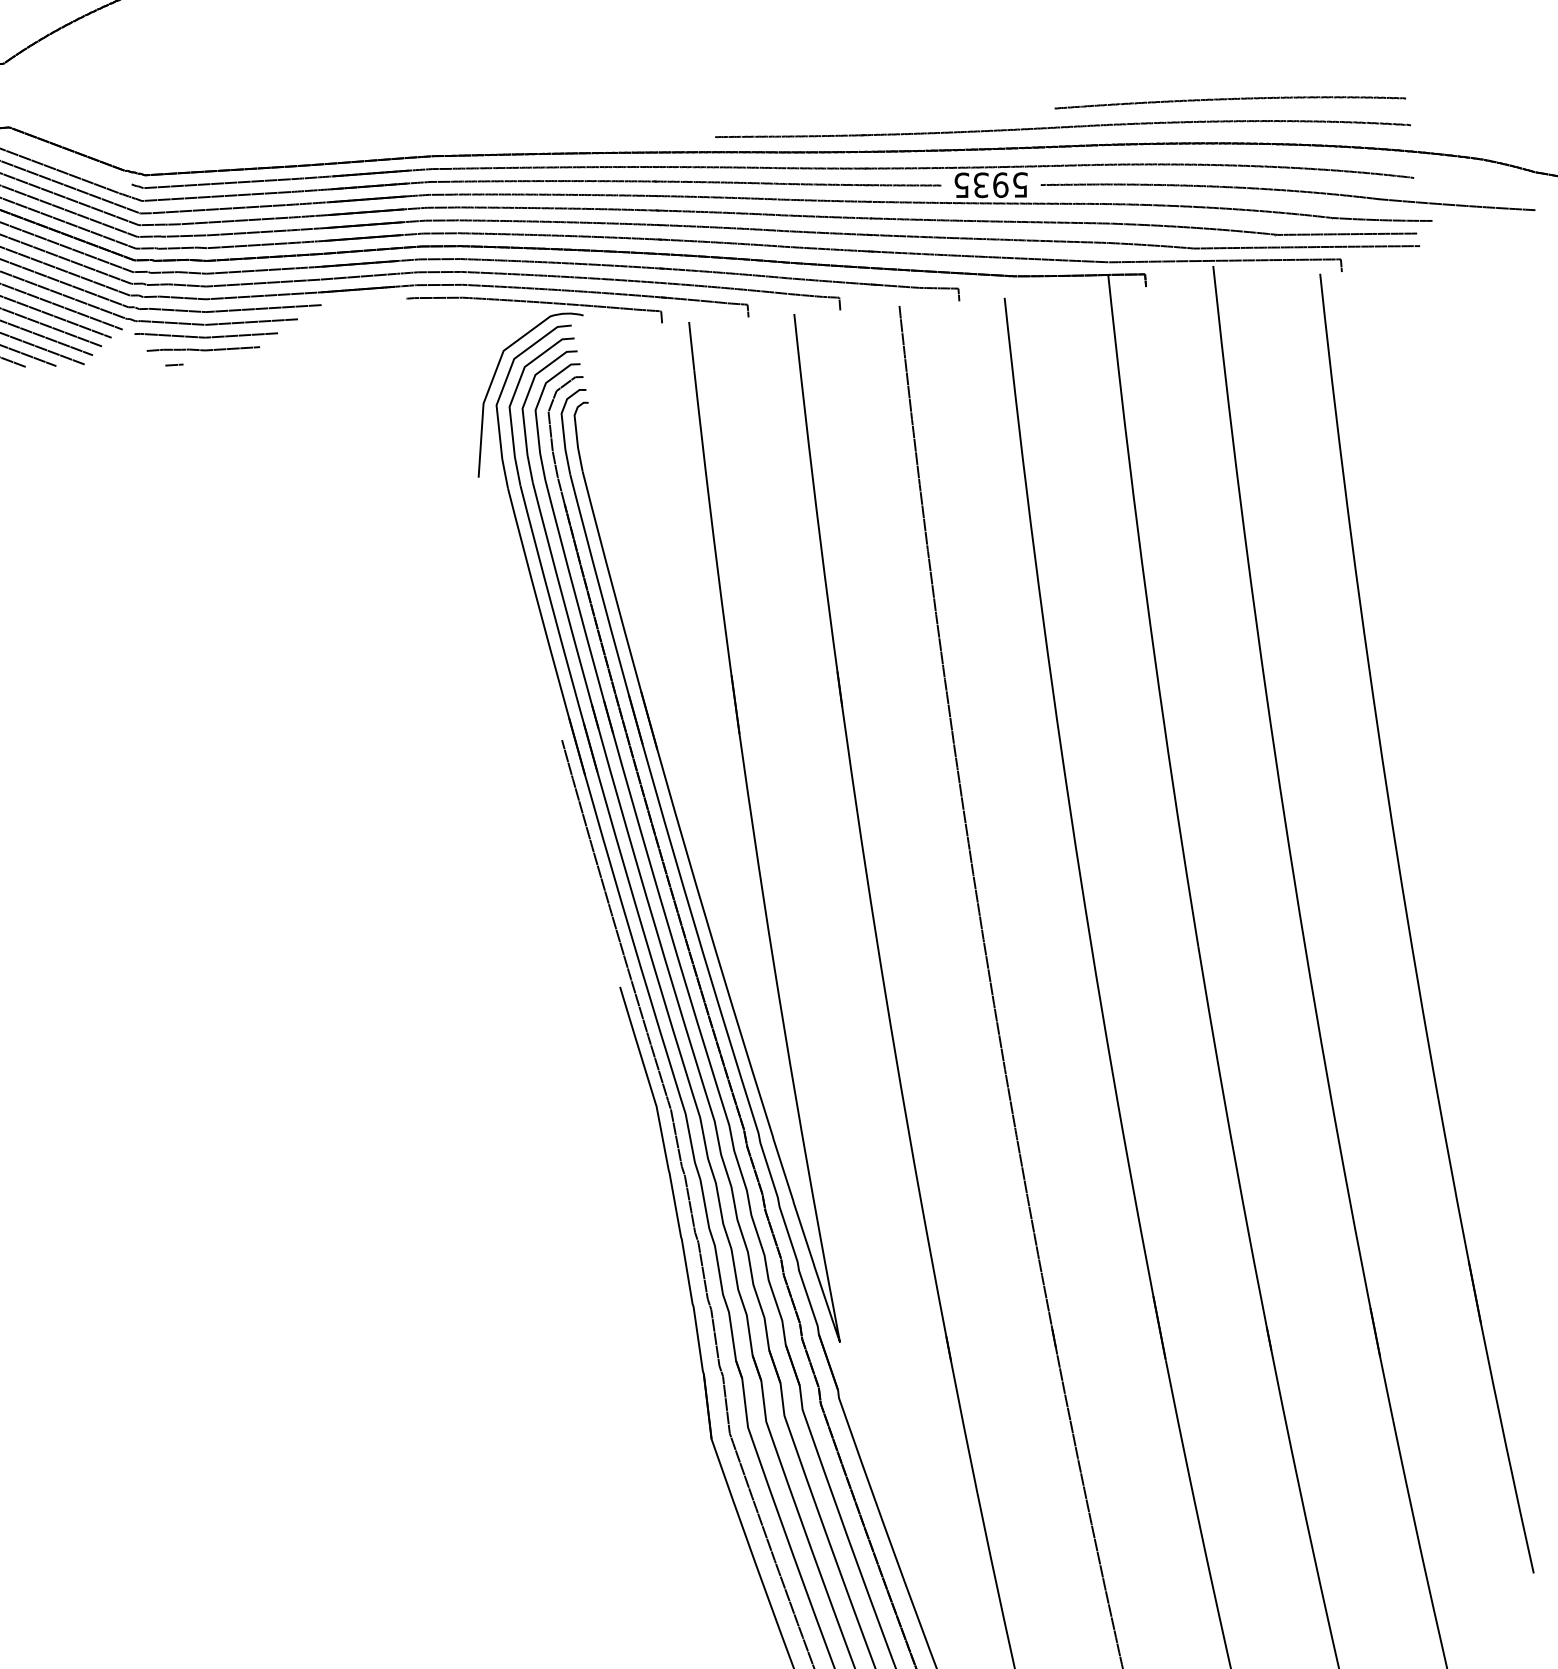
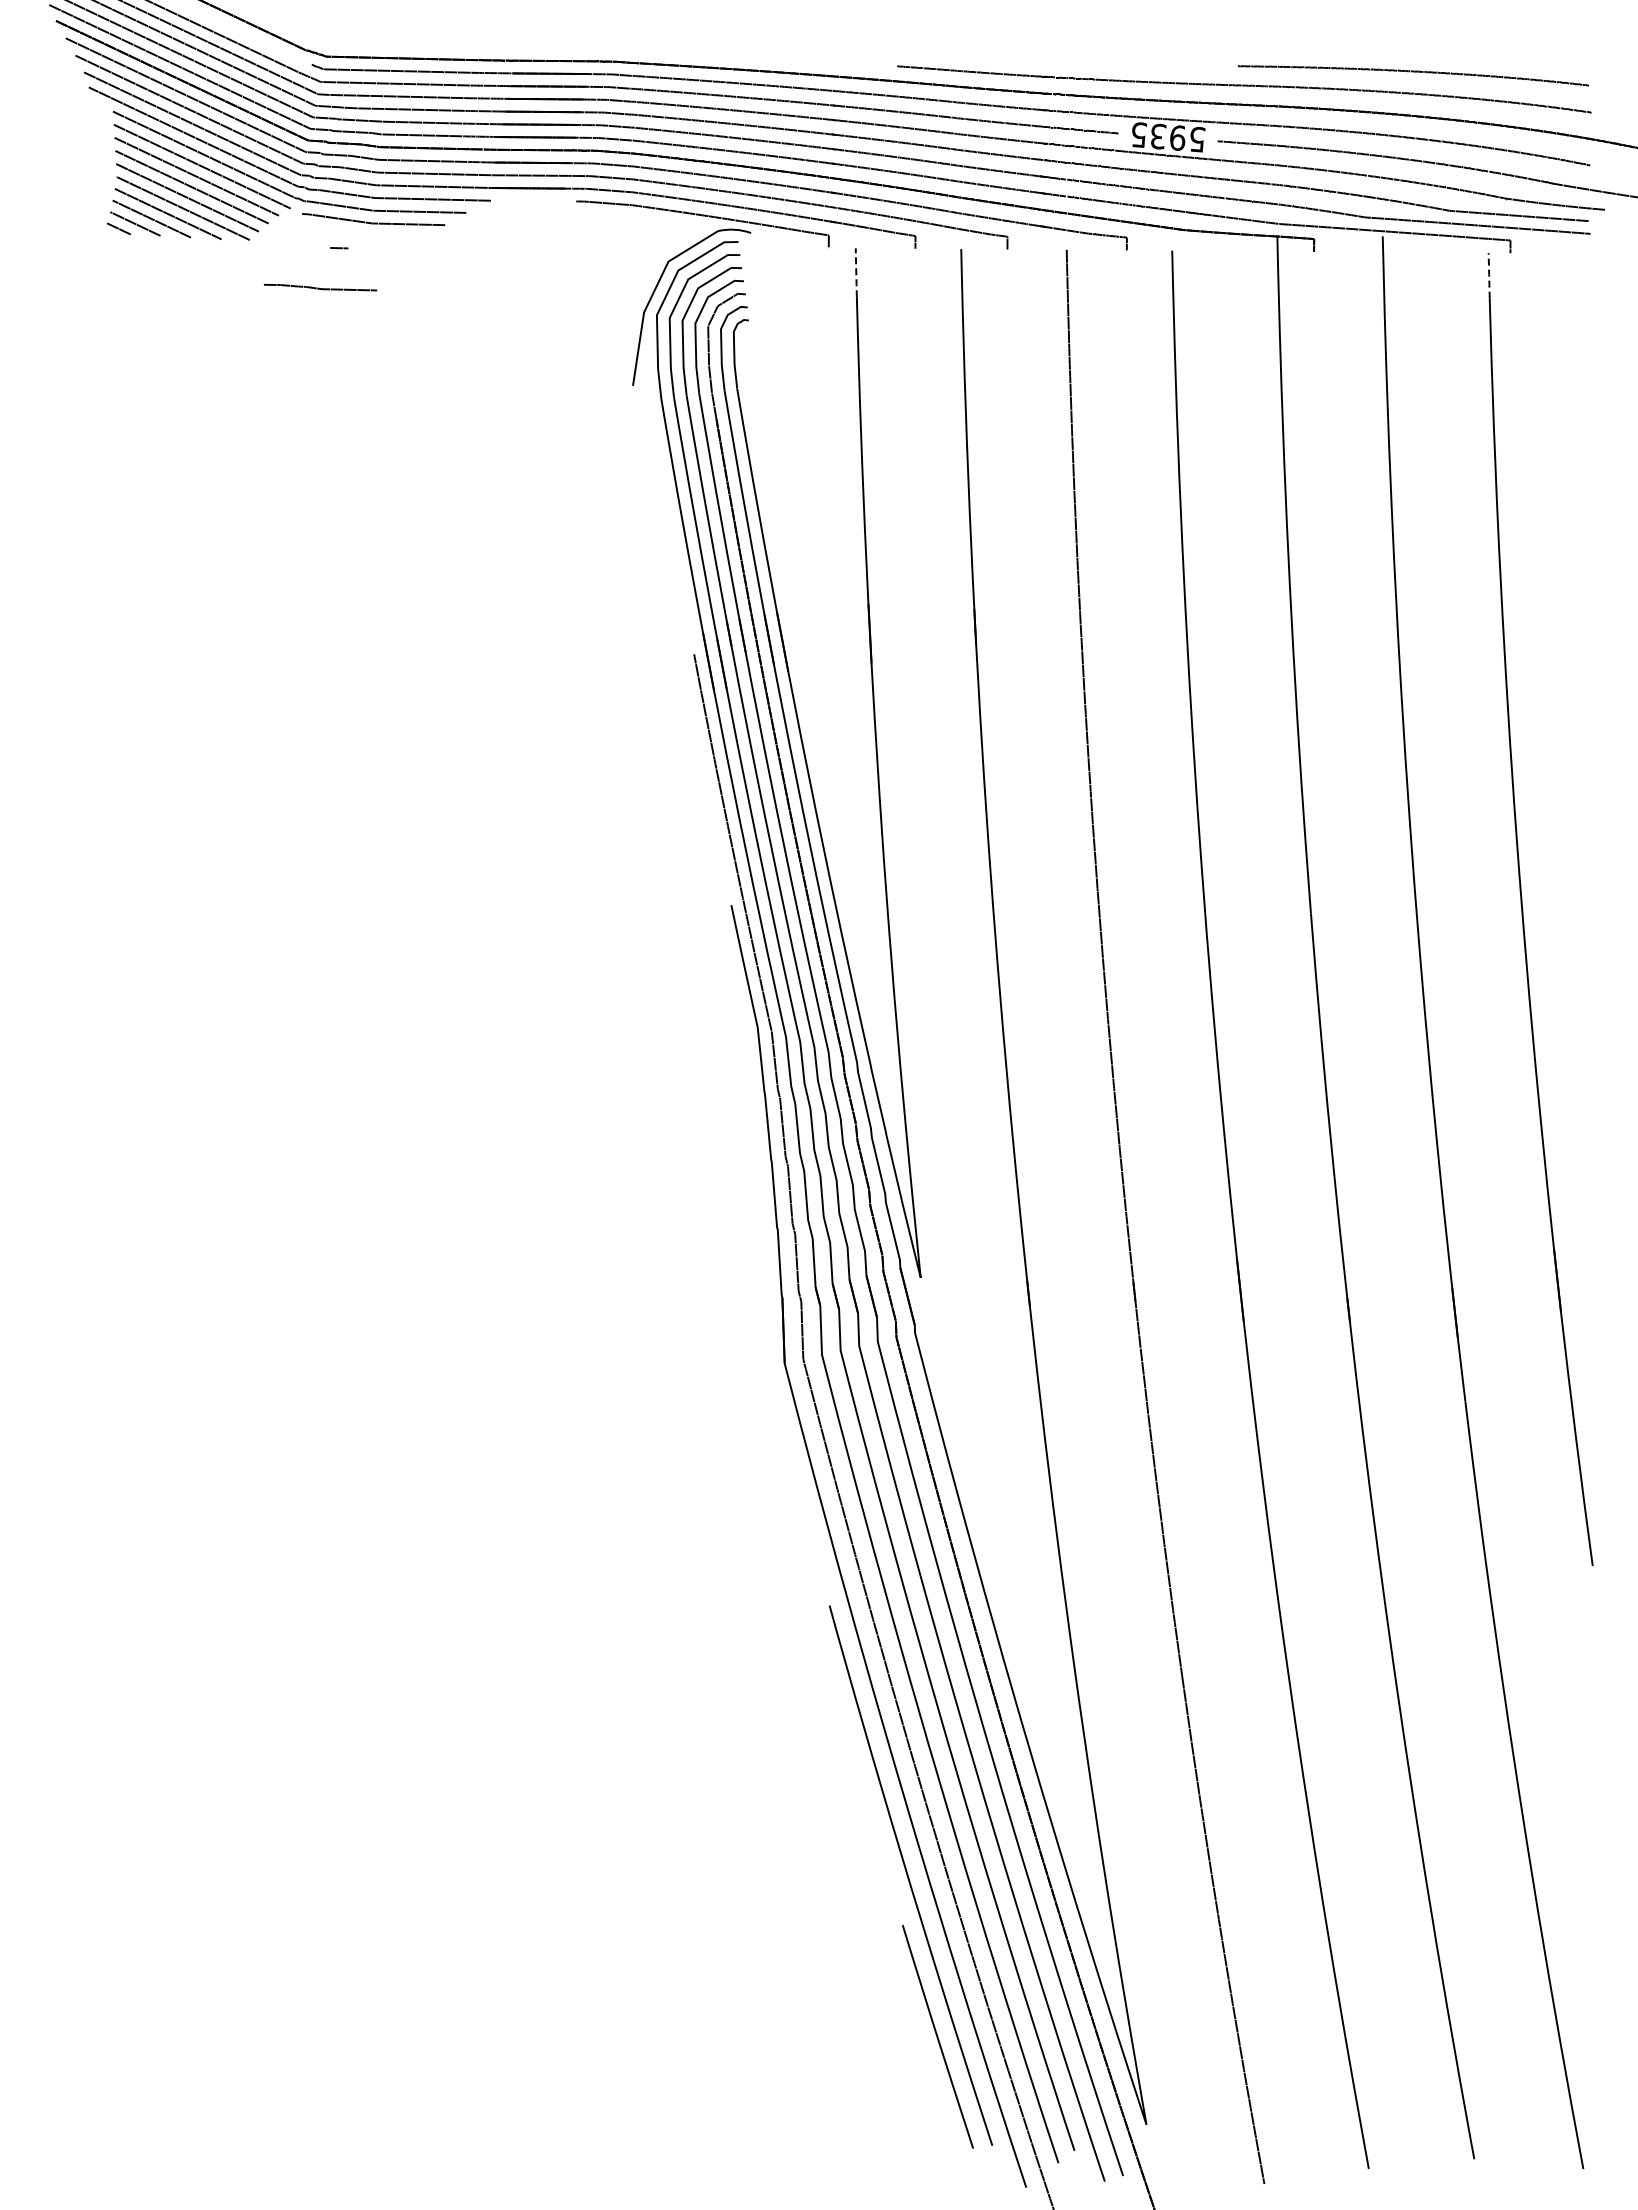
line: (1322, 296) -> (1489, 275), solid -> dashed
line: (691, 346) -> (856, 272), solid -> dashed
curve: (202, 348) -> (319, 287), moved

